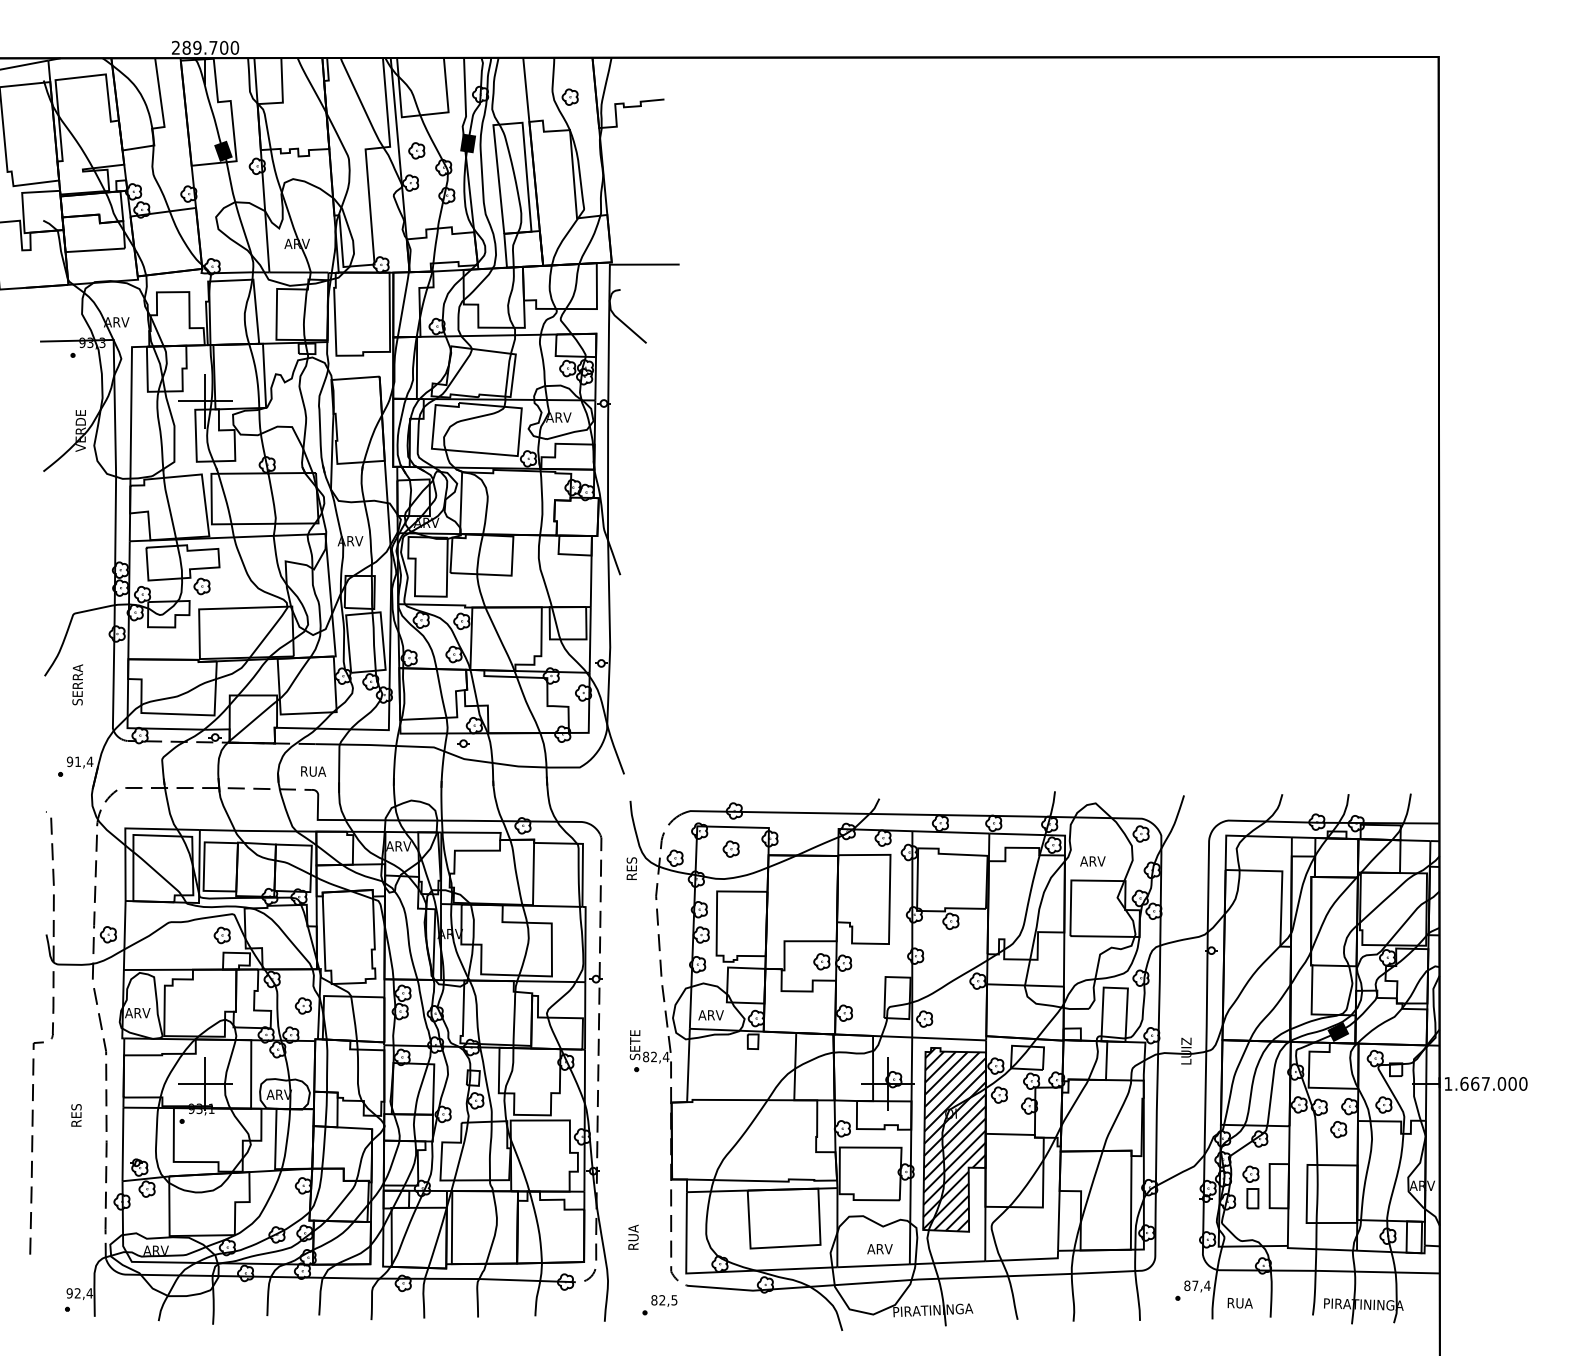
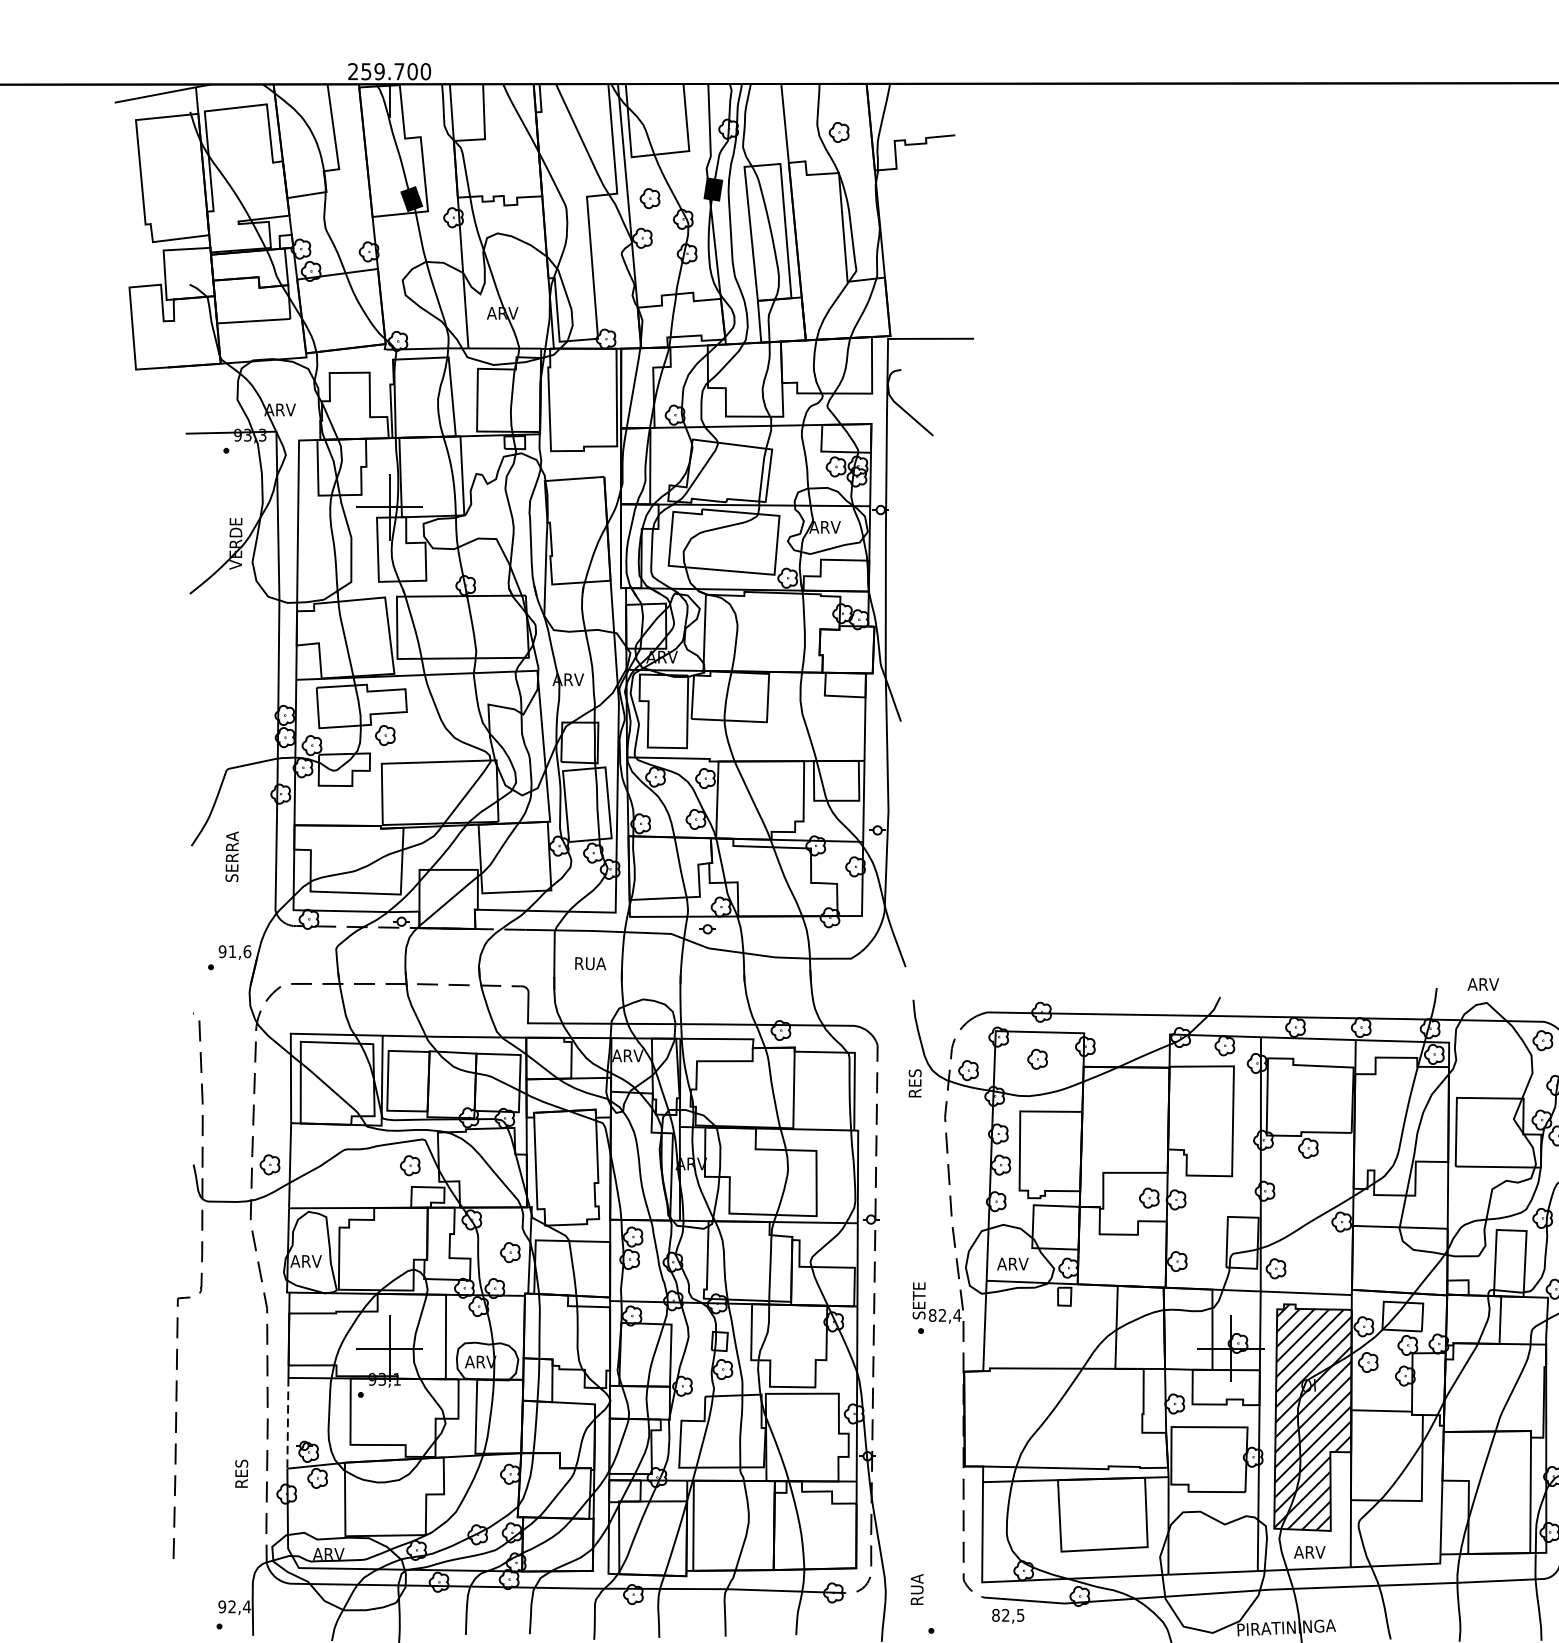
text: (186, 47) -> (366, 71), 289.700 -> 259.700
text: (89, 761) -> (246, 951), 91,4 -> 91,6
text: (313, 771) -> (590, 963), moved
text: (1092, 861) -> (1482, 984), moved
text: (76, 1115) -> (241, 1473), moved
line: (122, 1145) -> (287, 1424), solid -> dashed
text: (633, 1236) -> (917, 1588), moved
text: (879, 1249) -> (1309, 1552), moved
text: (664, 1300) -> (1008, 1615), moved

